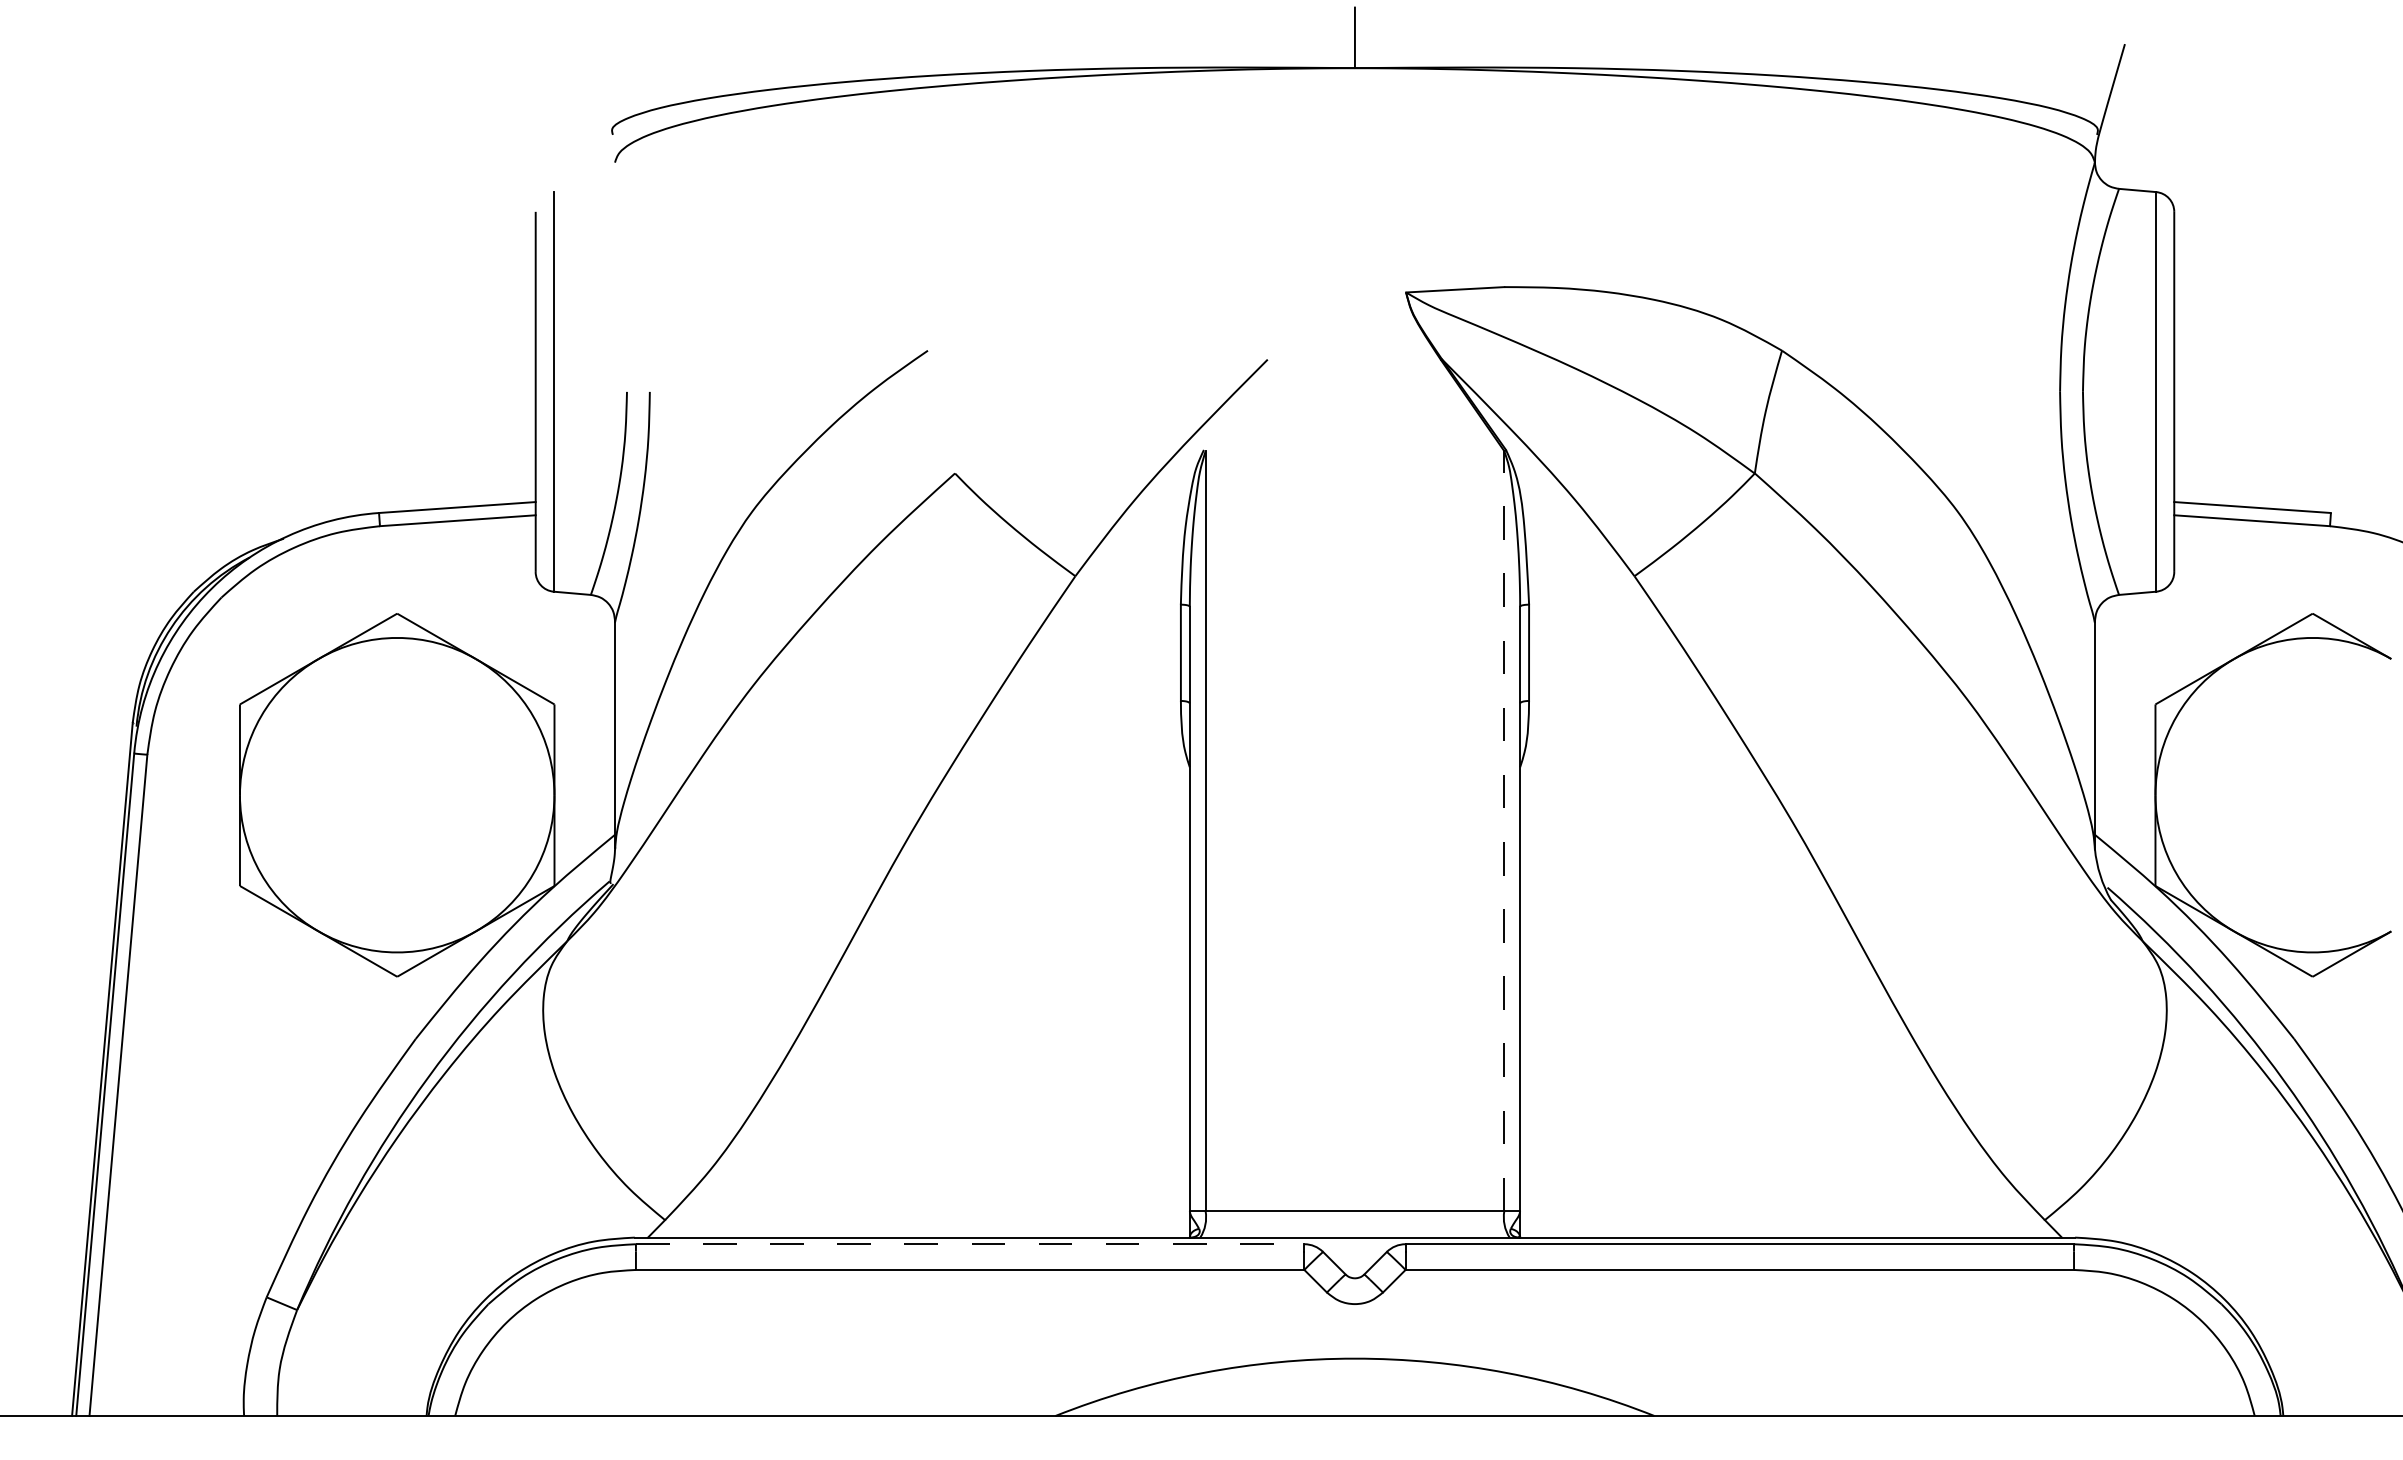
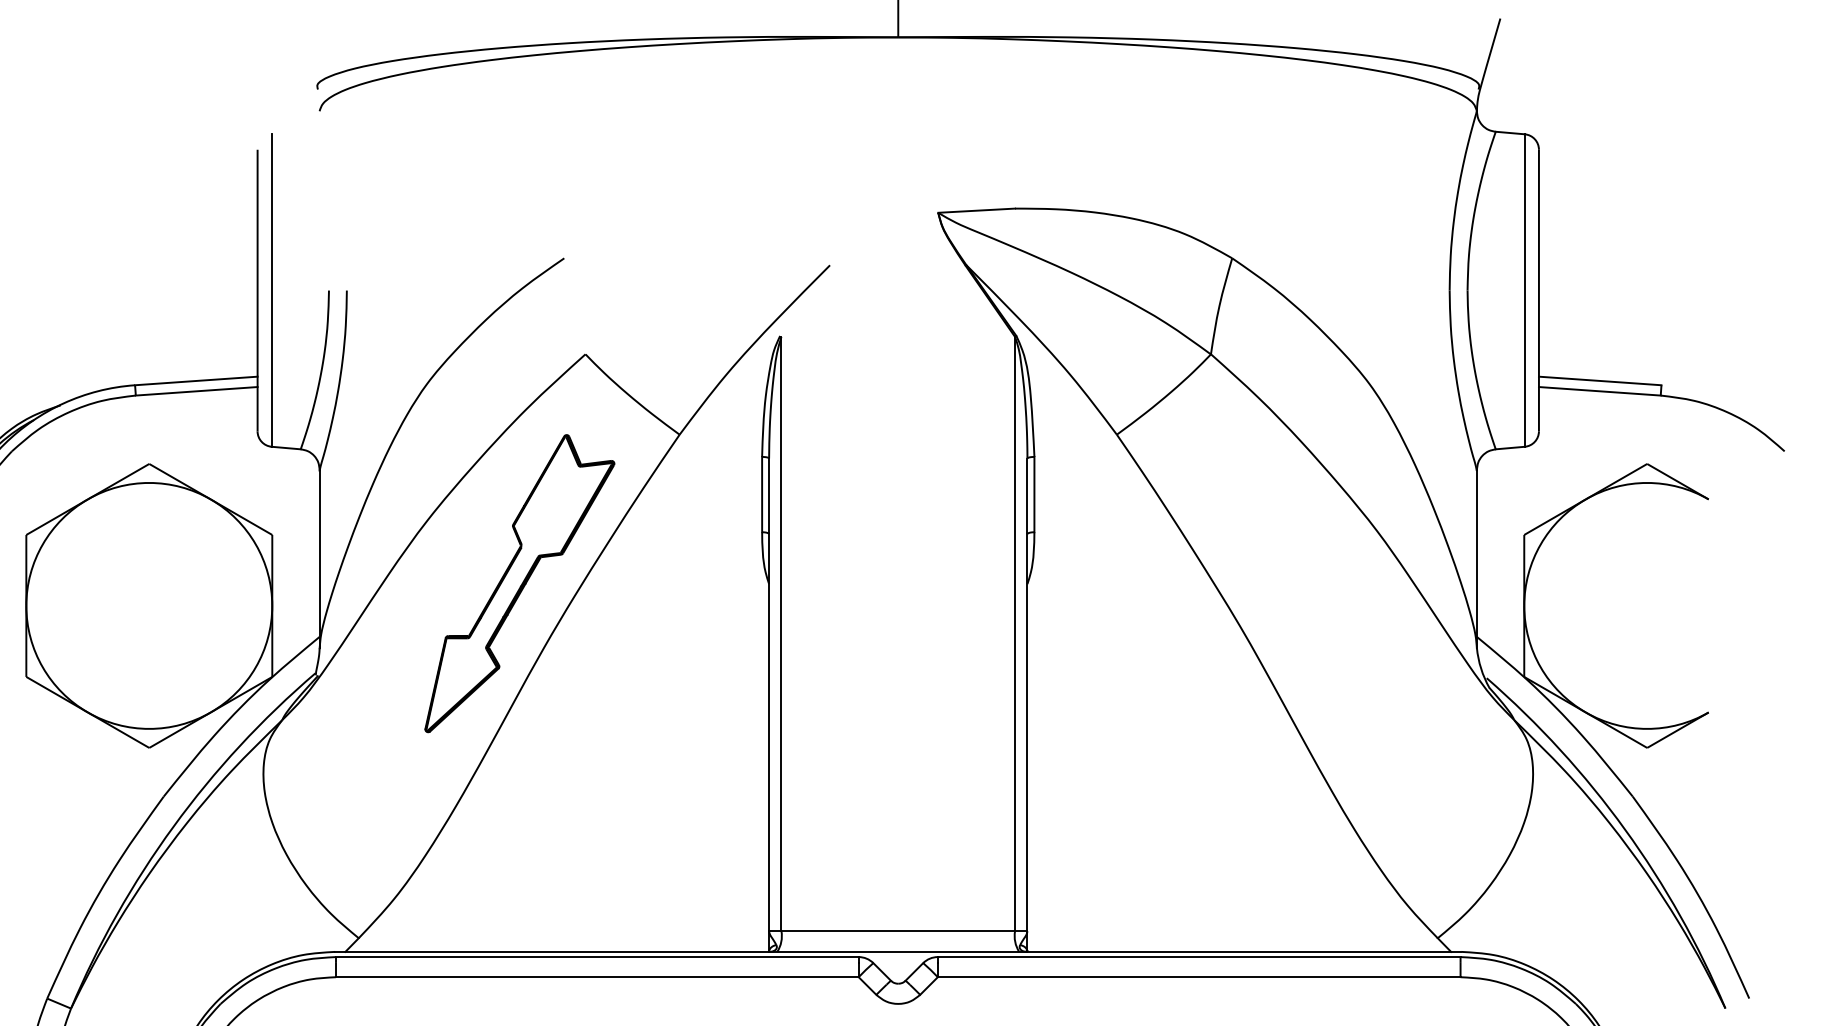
part: (870, 766) -> (519, 583), added
line: (1504, 830) -> (1015, 633), dashed -> solid
line: (970, 1244) -> (597, 957), dashed -> solid

